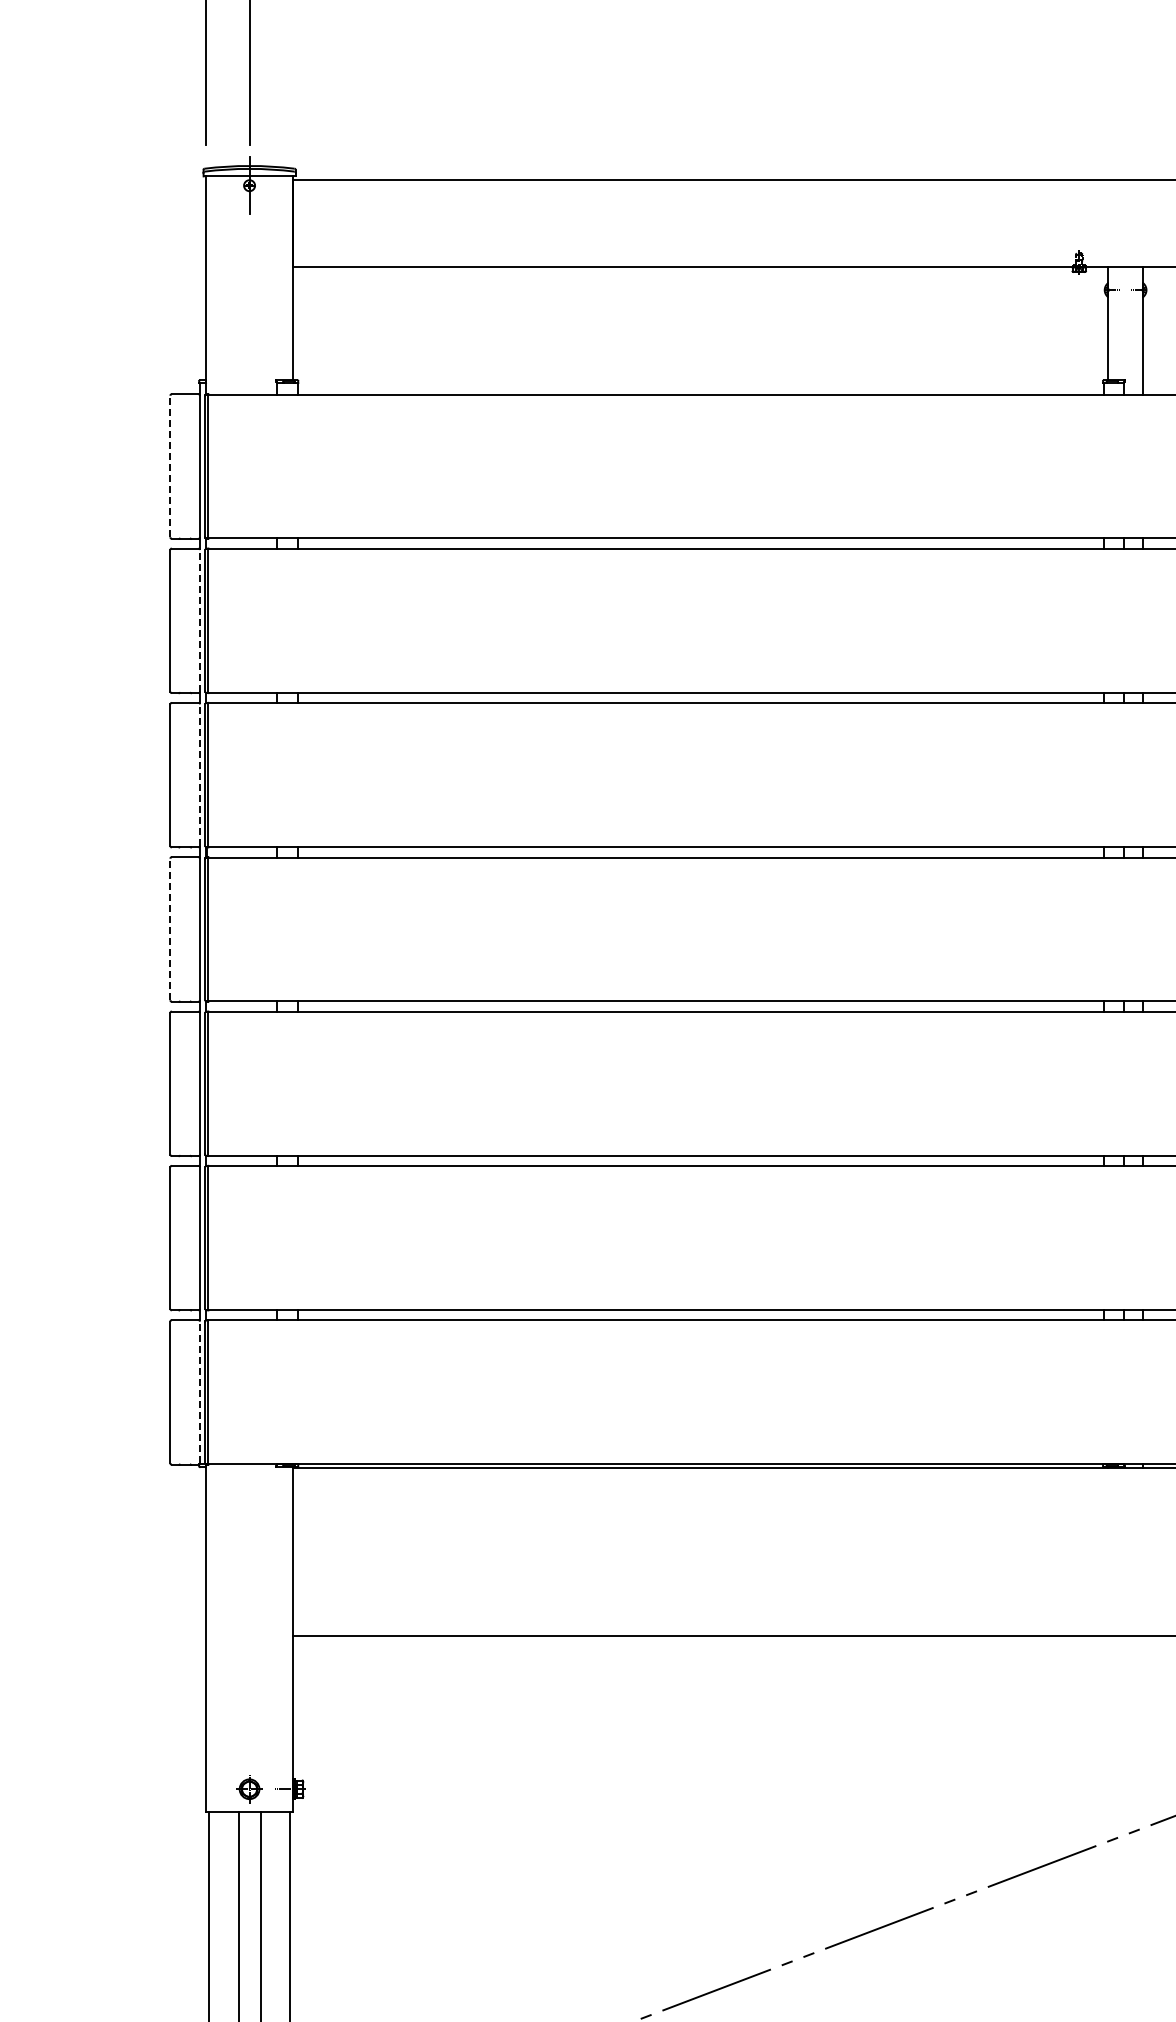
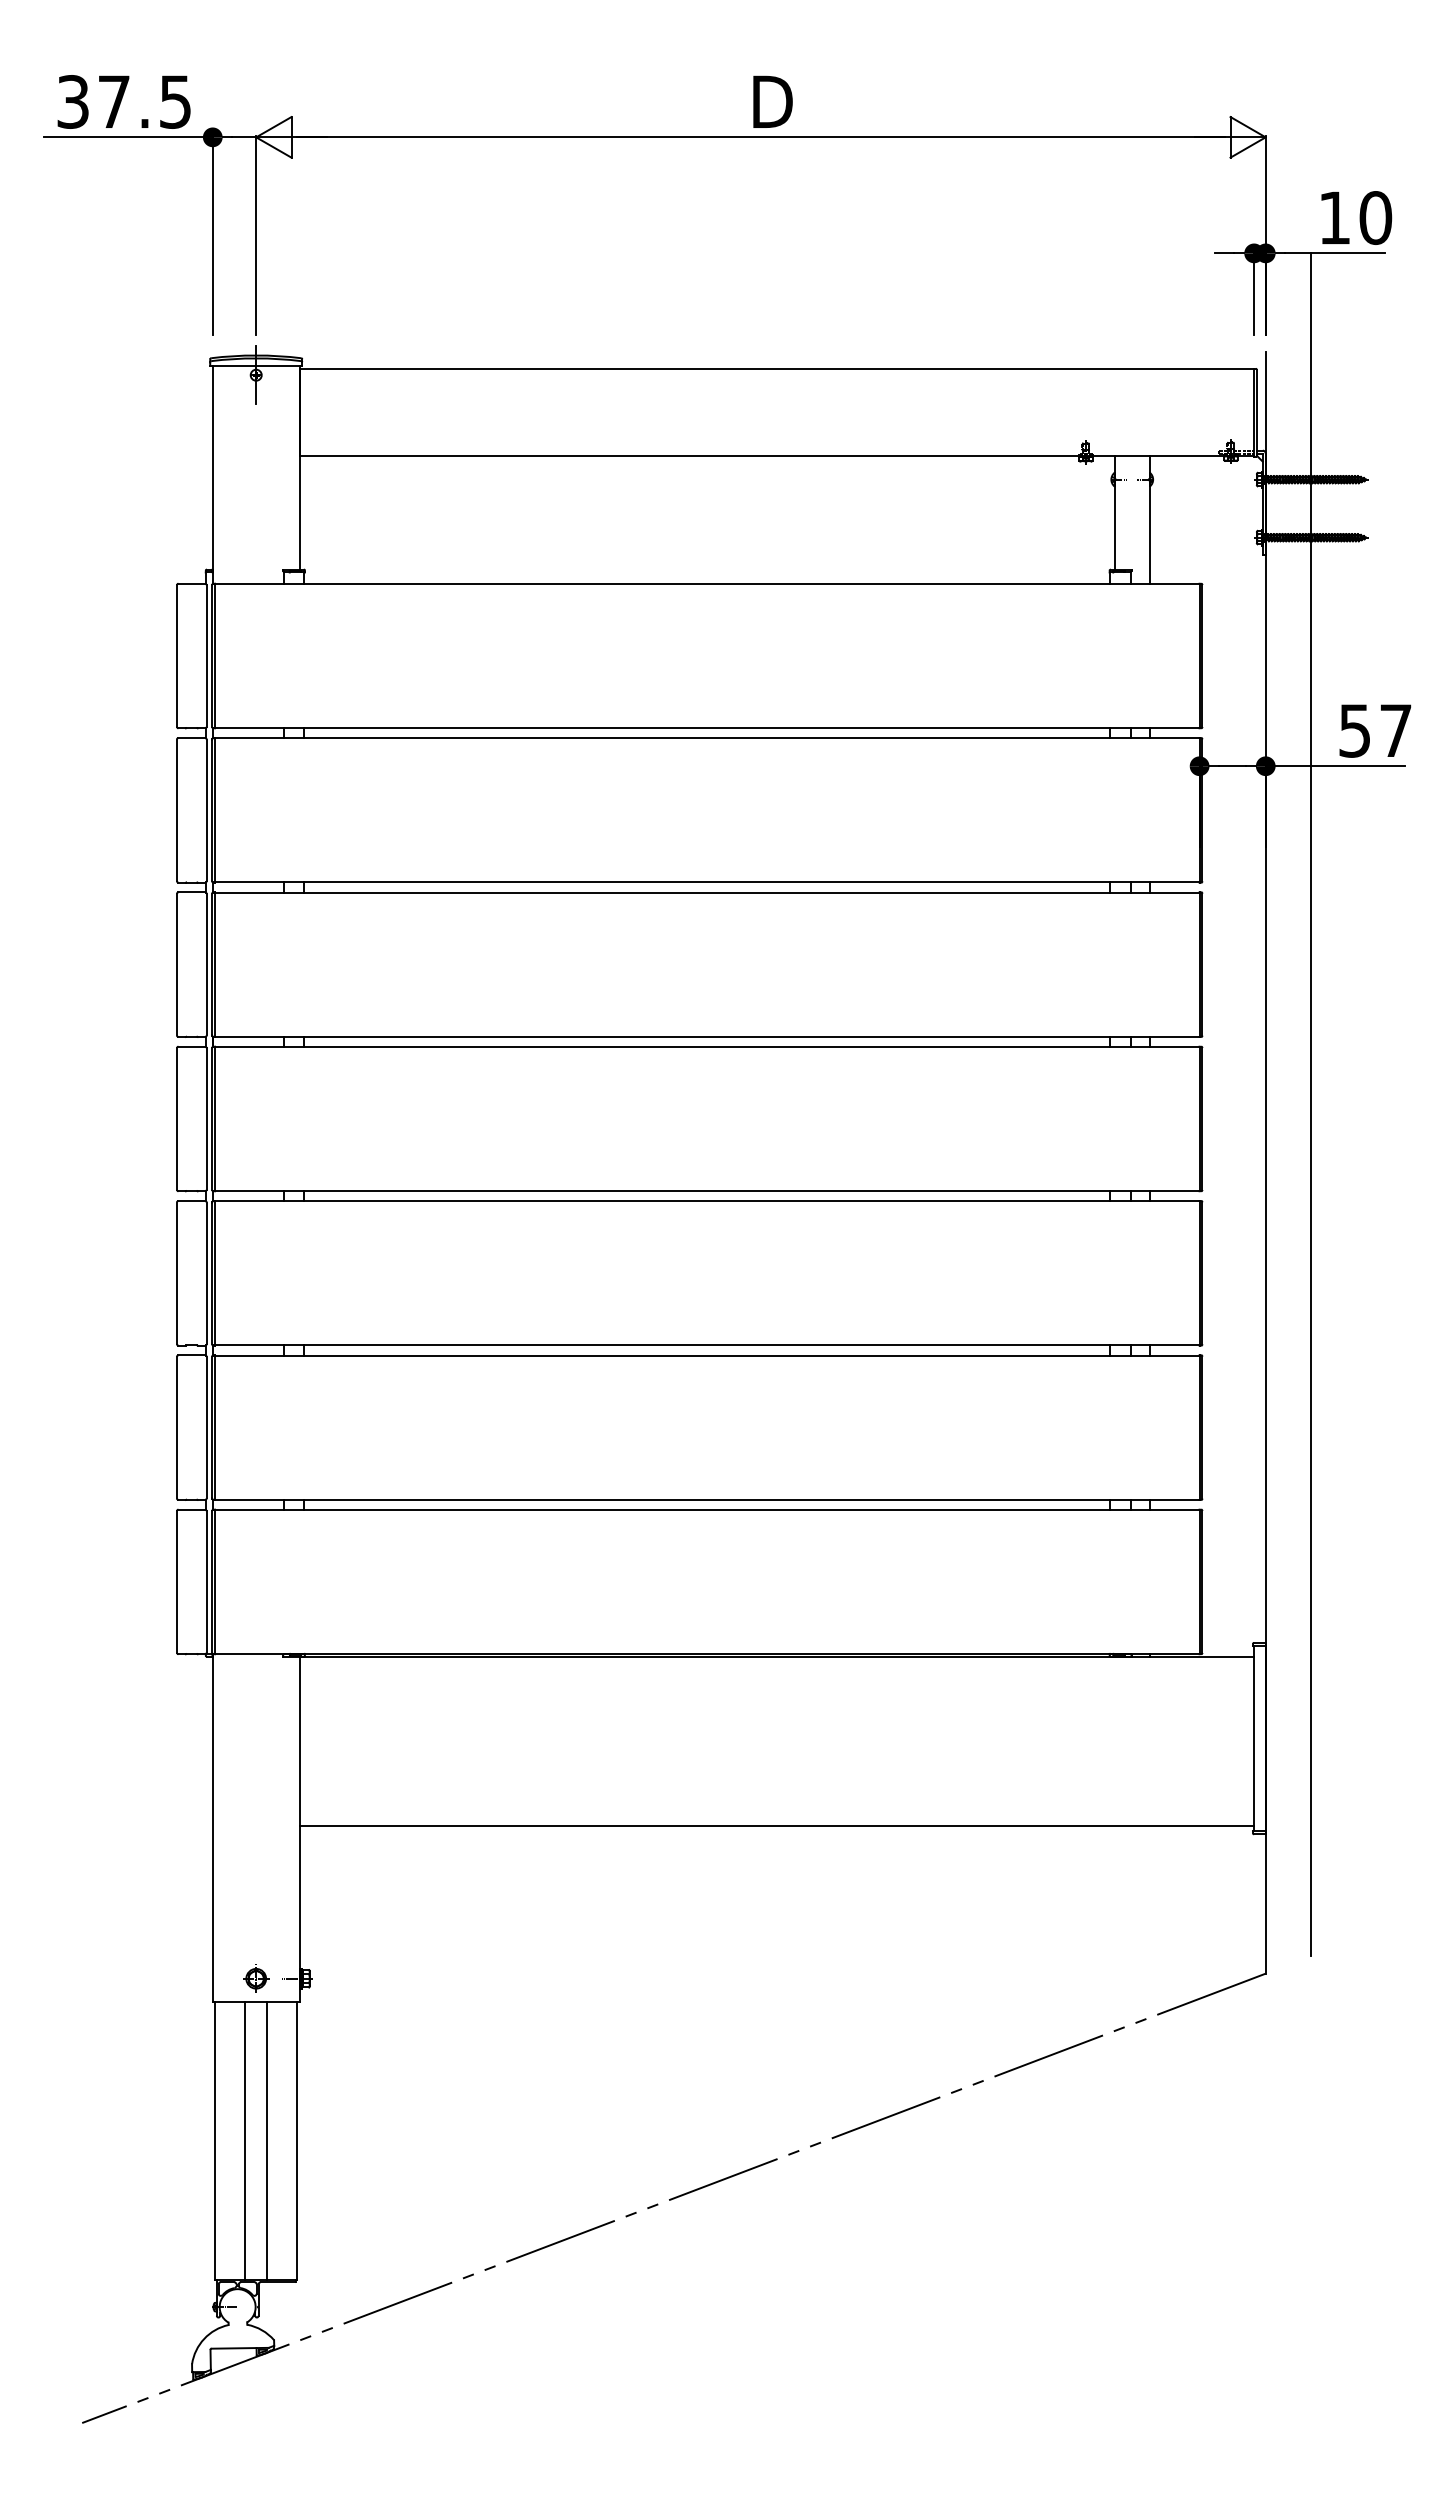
line: (169, 466) -> (176, 656), dashed -> solid
line: (199, 620) -> (206, 810), dashed -> solid
line: (199, 774) -> (206, 964), dashed -> solid
line: (169, 928) -> (176, 1118), dashed -> solid
line: (199, 1391) -> (206, 1581), dashed -> solid

